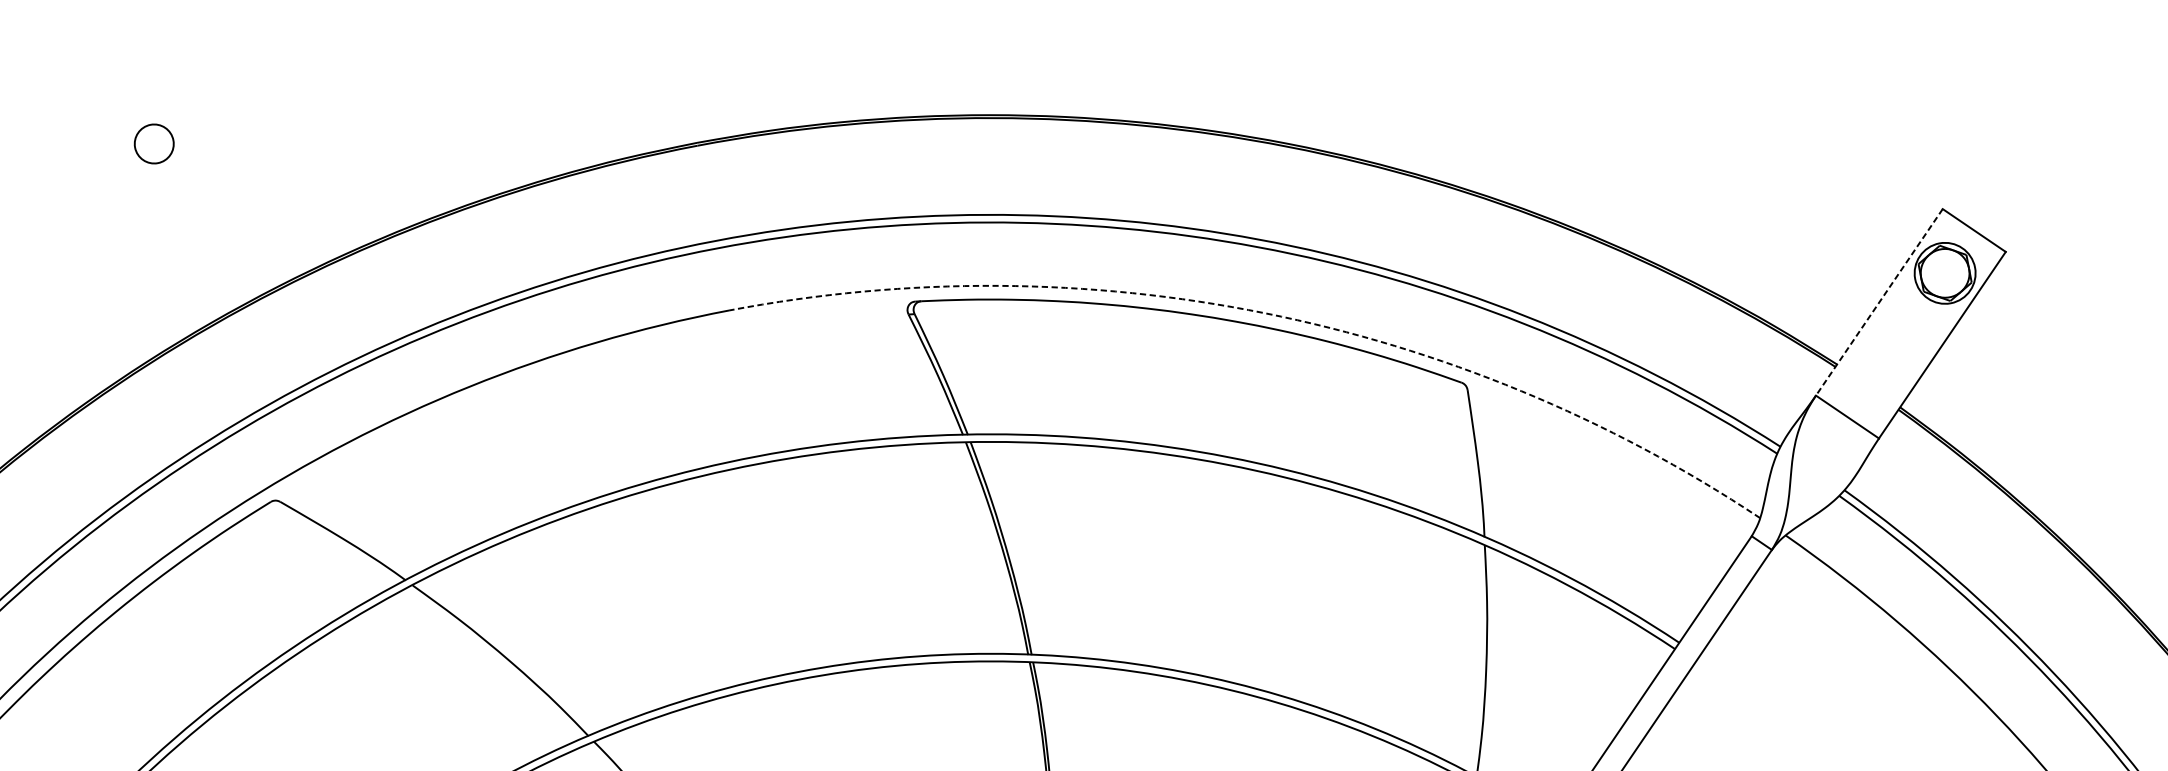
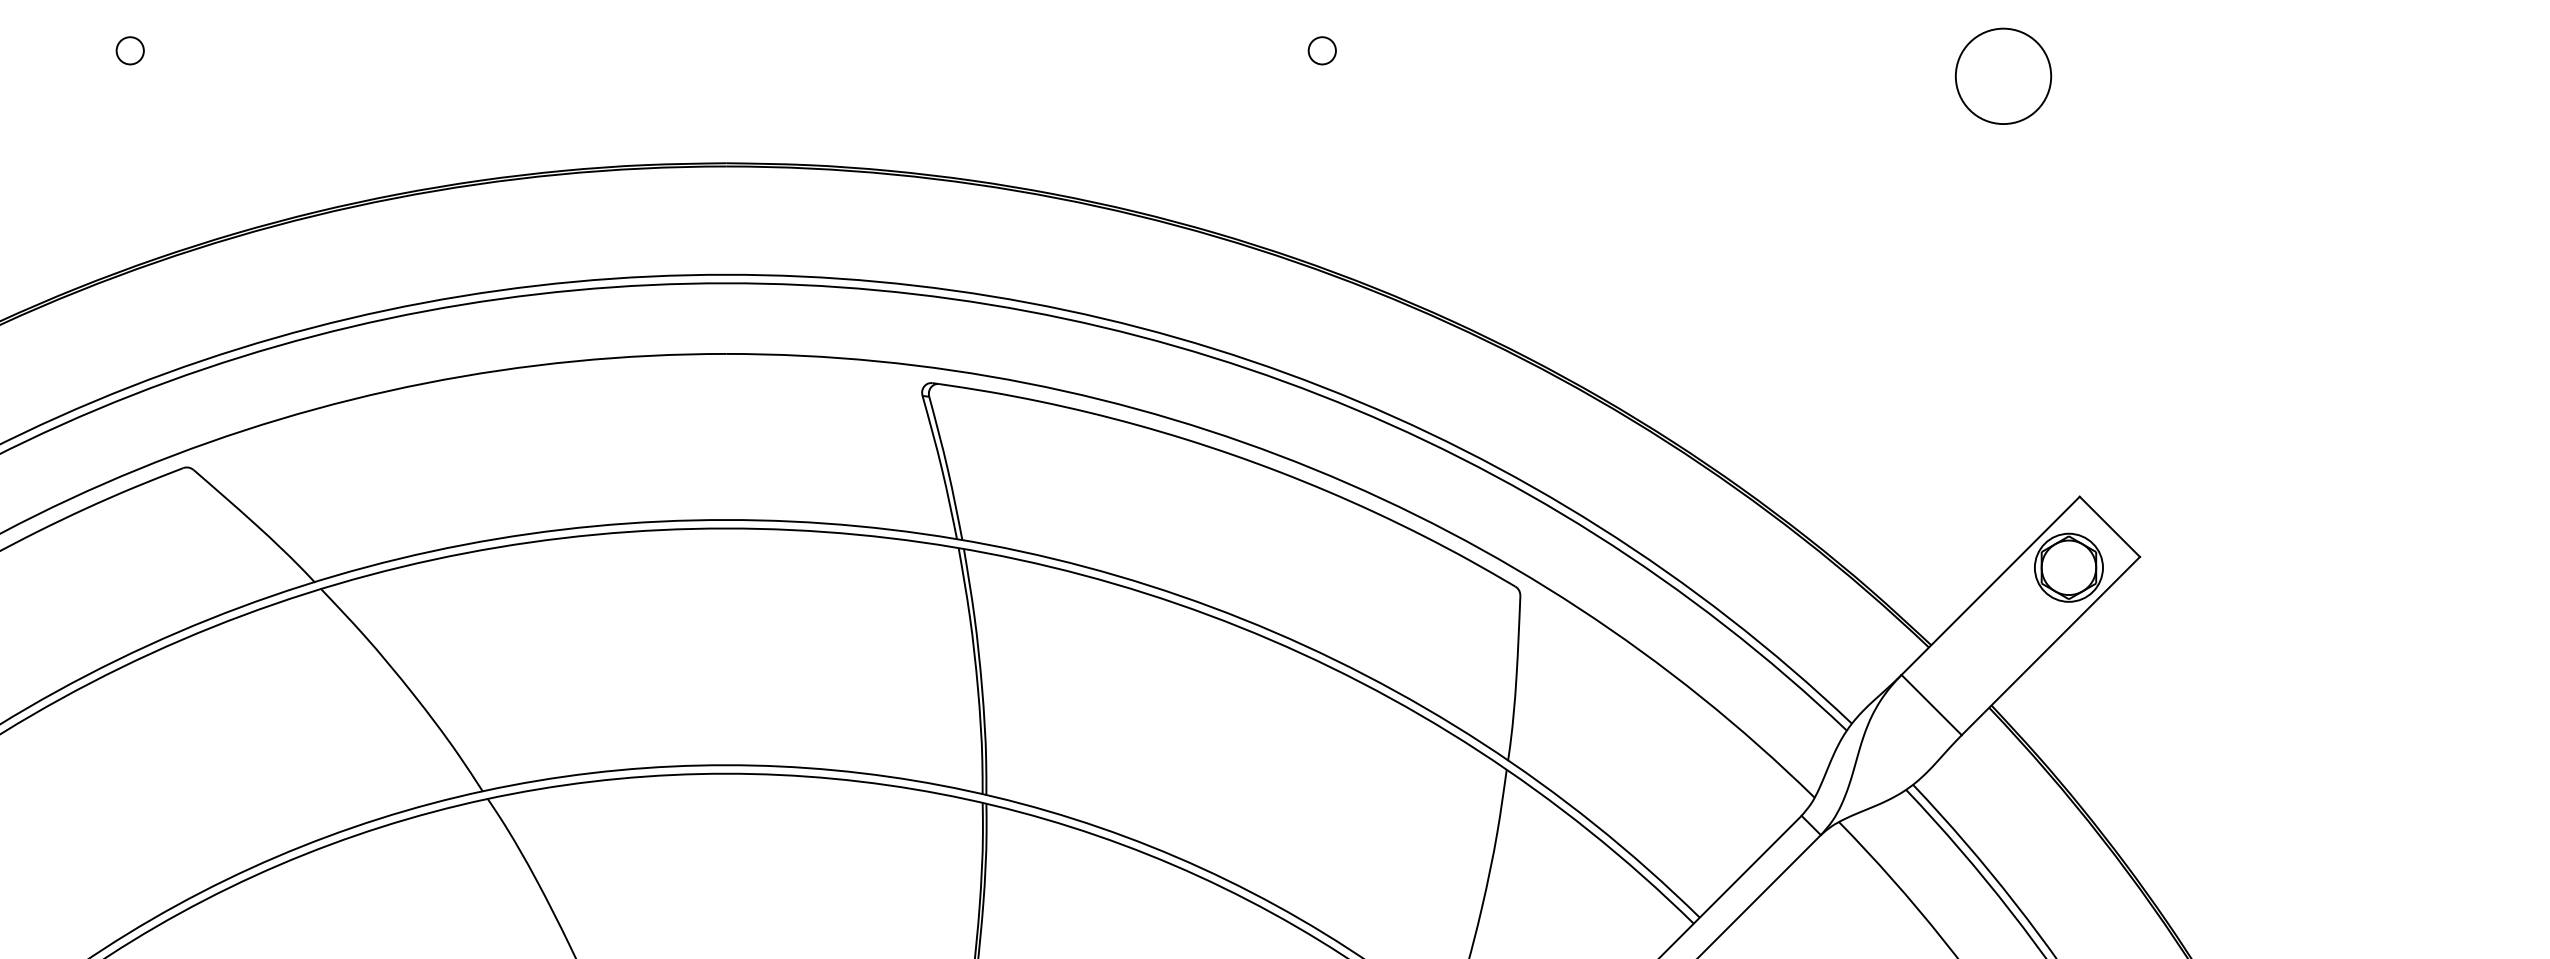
circle: (153, 143) -> (129, 50), size x0.62
line: (1879, 302) -> (1990, 586), dashed -> solid
arc: (1264, 313) -> (1313, 469), dashed -> solid

